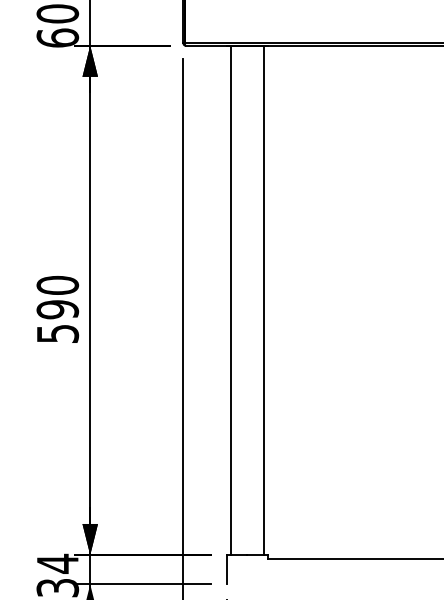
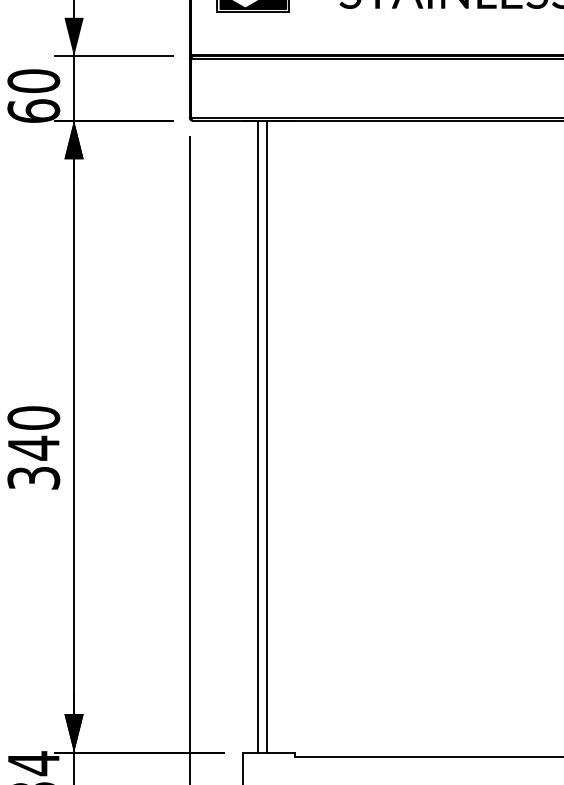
line: (230, 300) -> (266, 436), moved
line: (263, 300) -> (258, 436), moved
text: (57, 321) -> (33, 462), 590 -> 340

